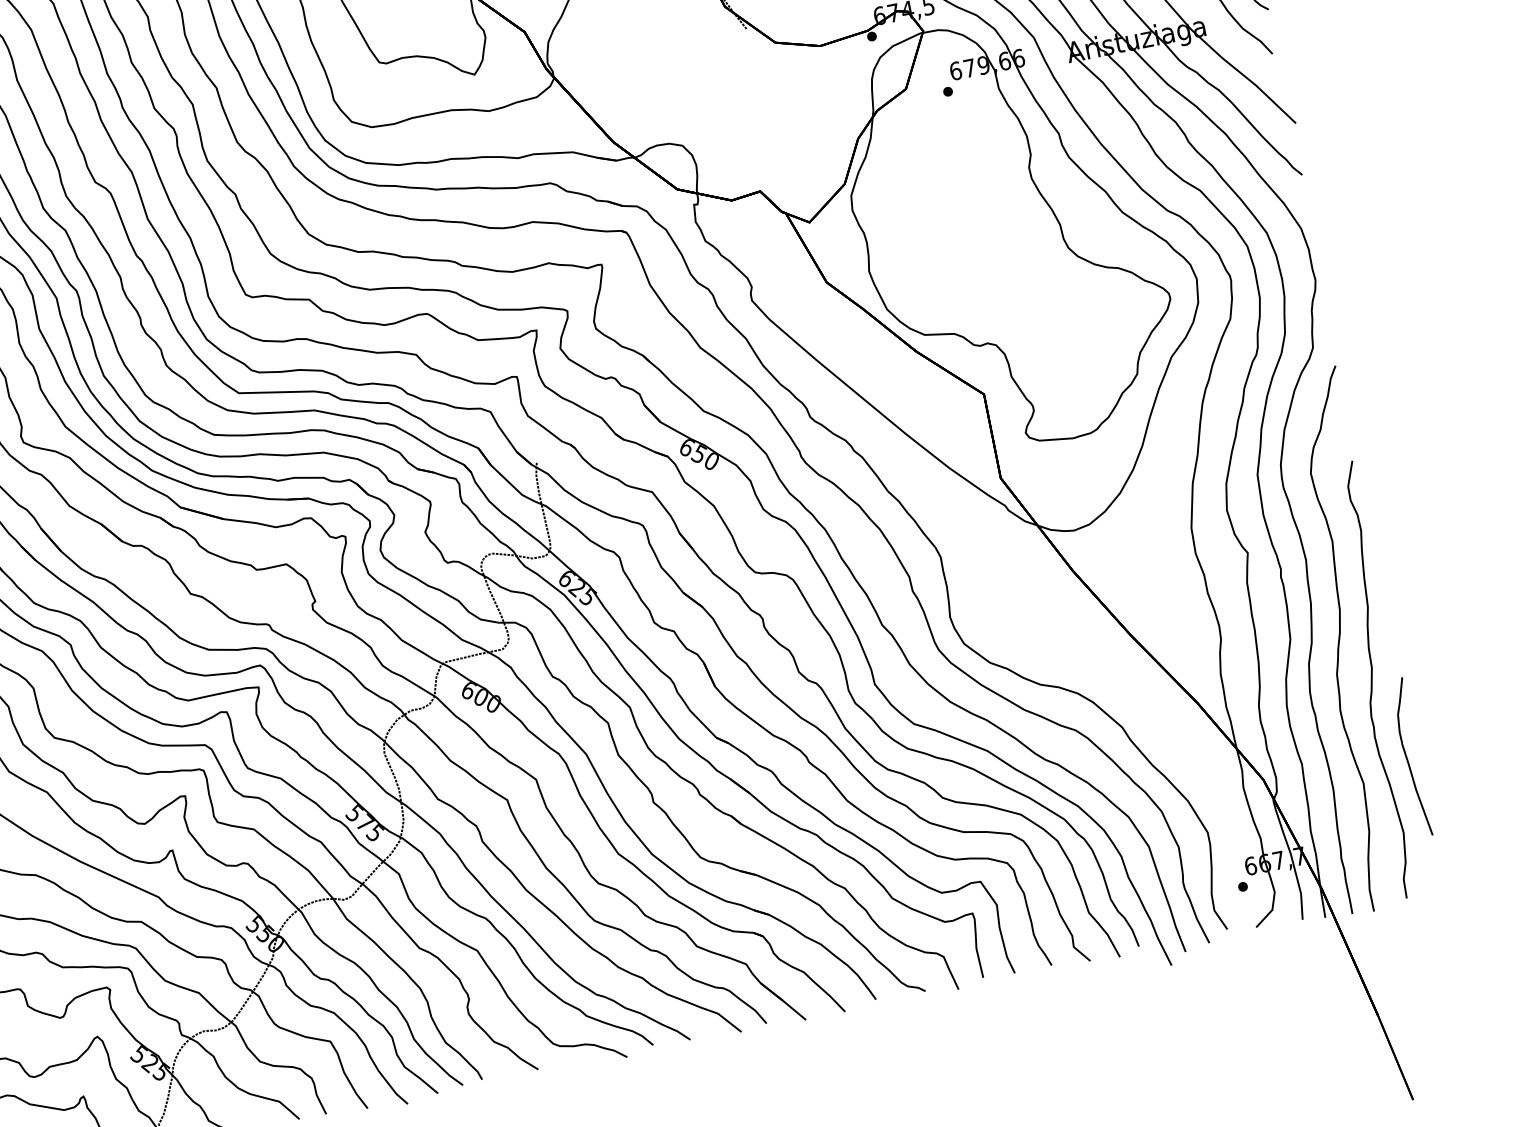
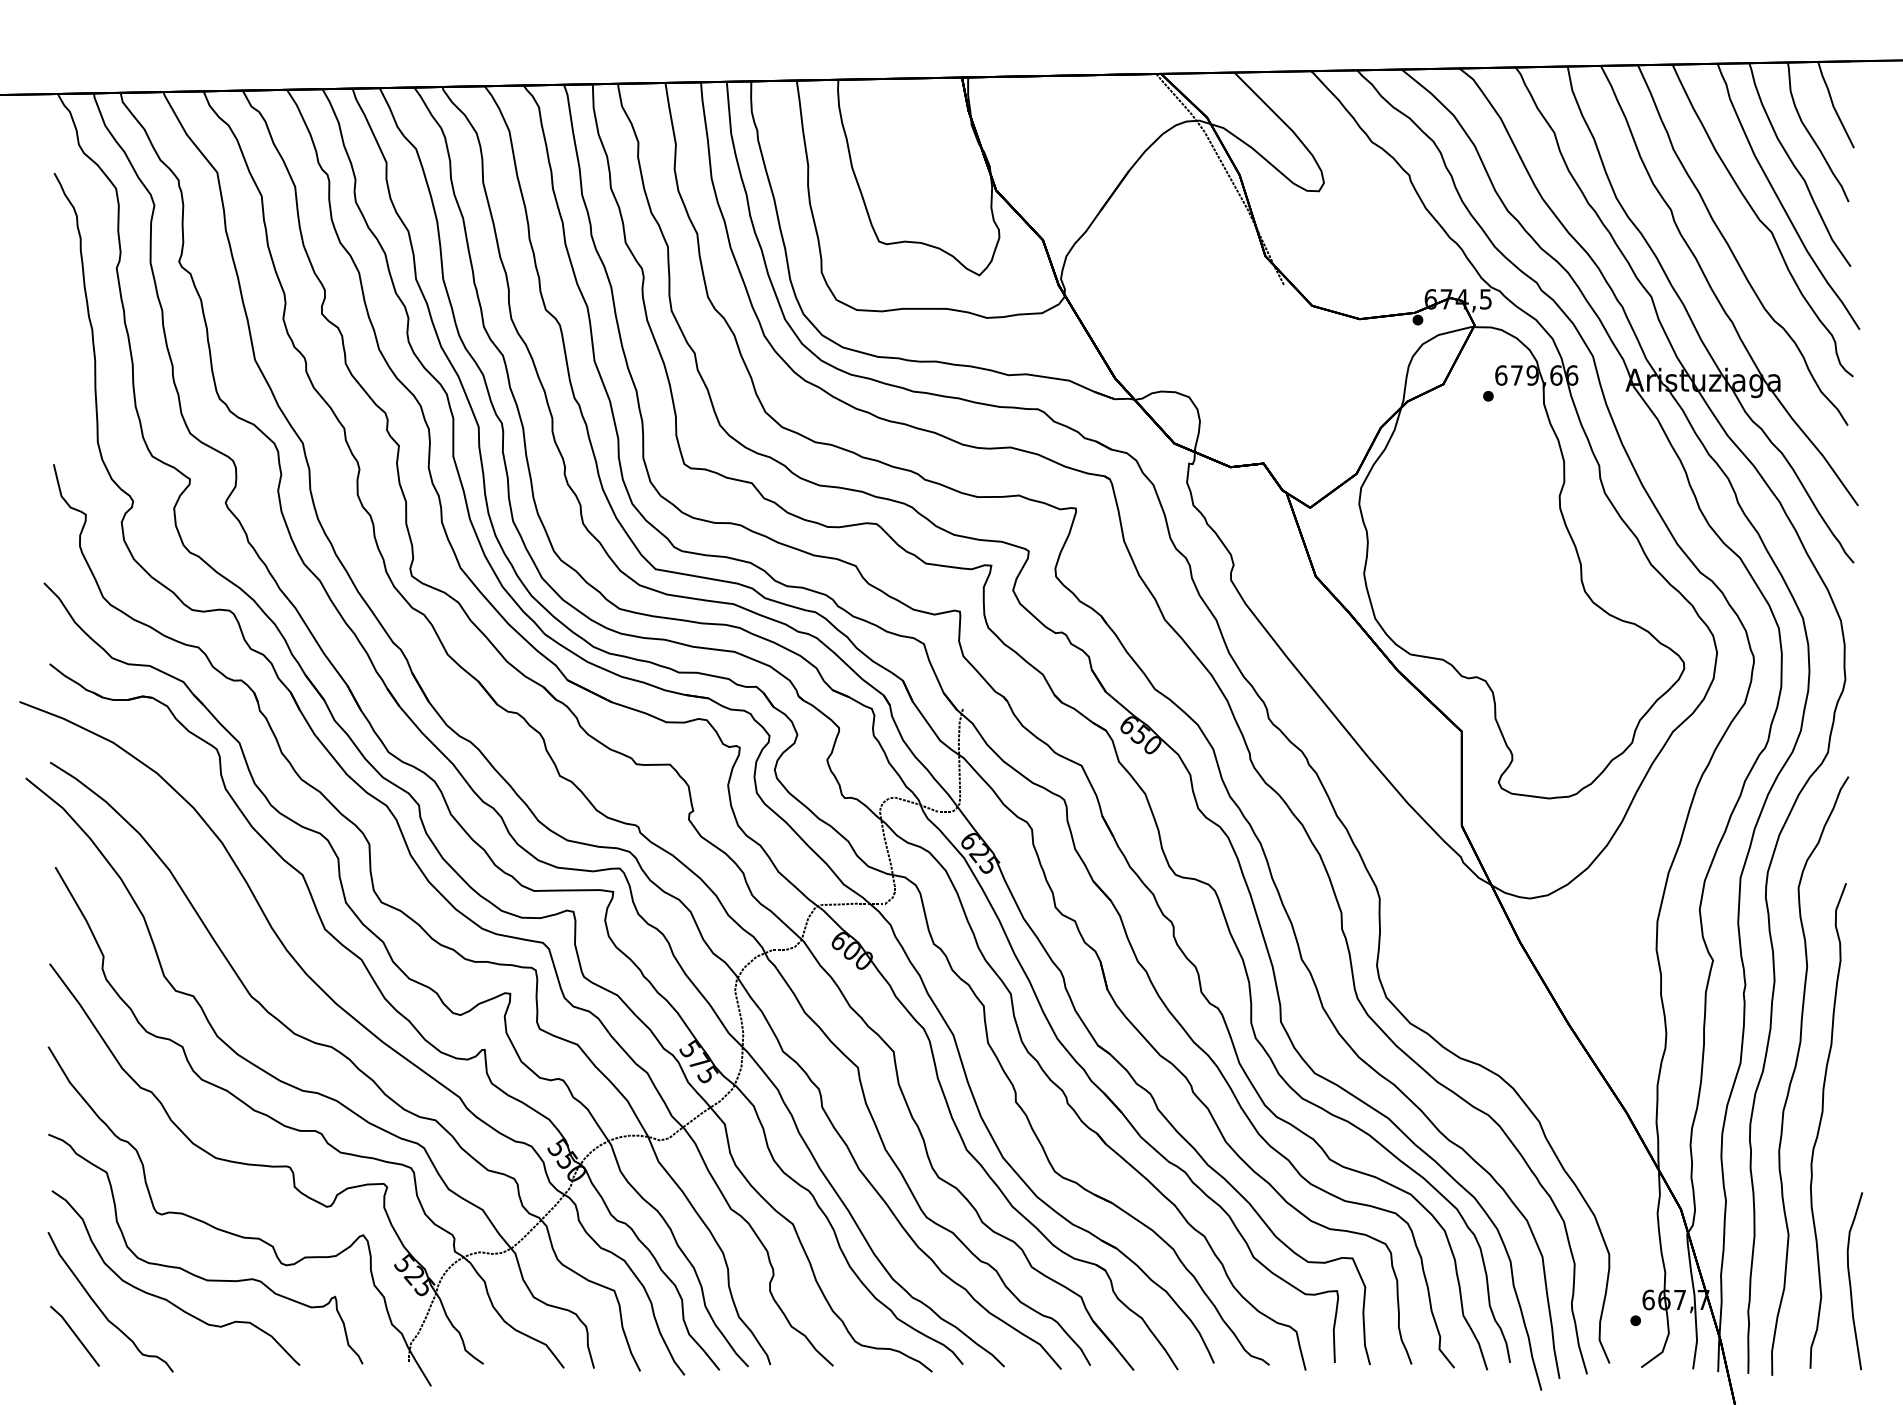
curve: (1407, 758) -> (1850, 1281), moved

